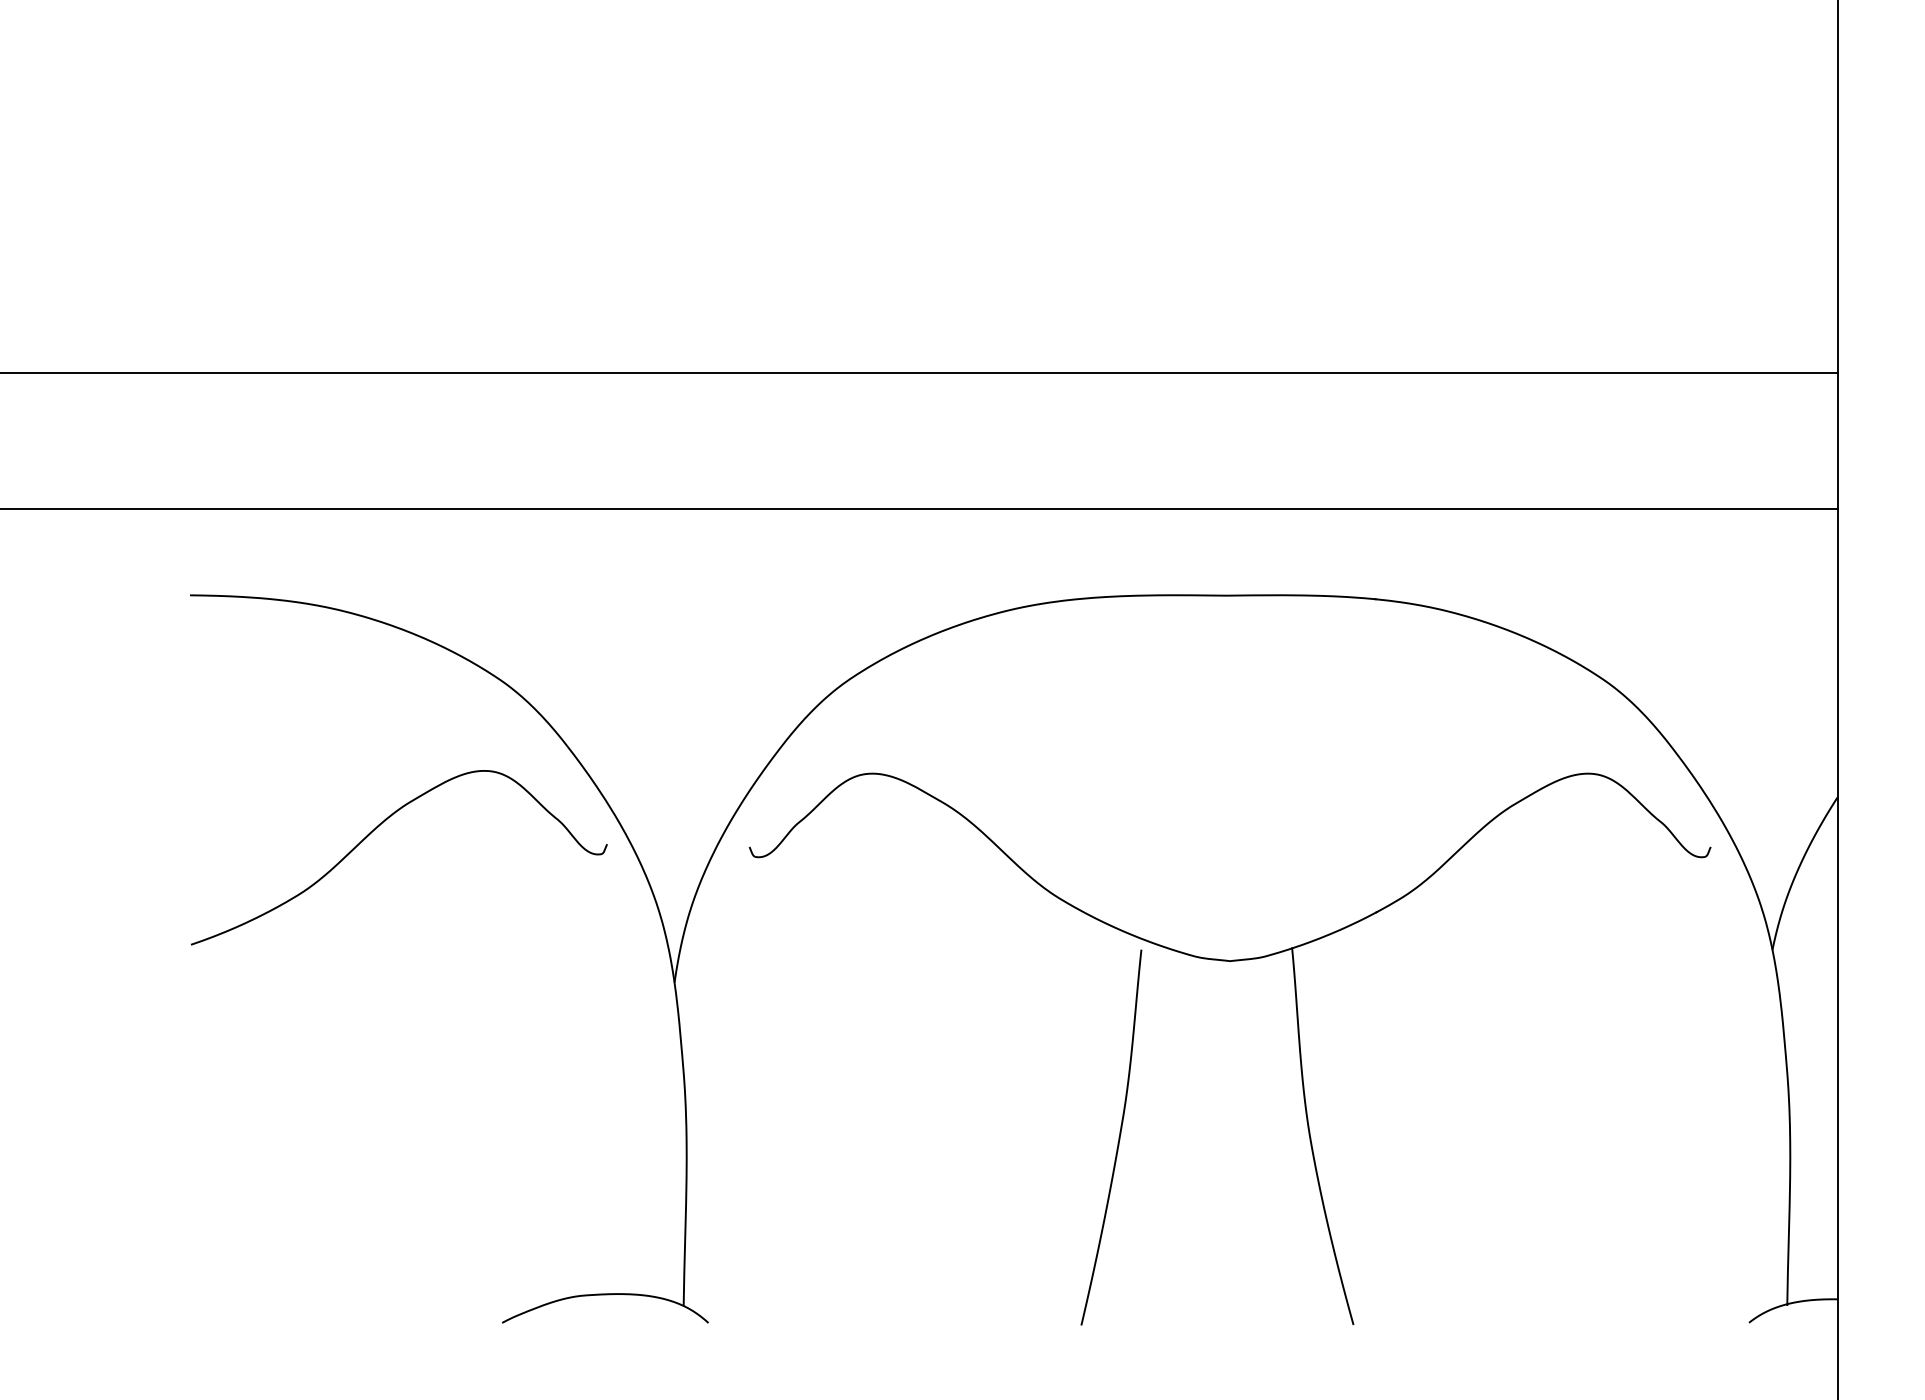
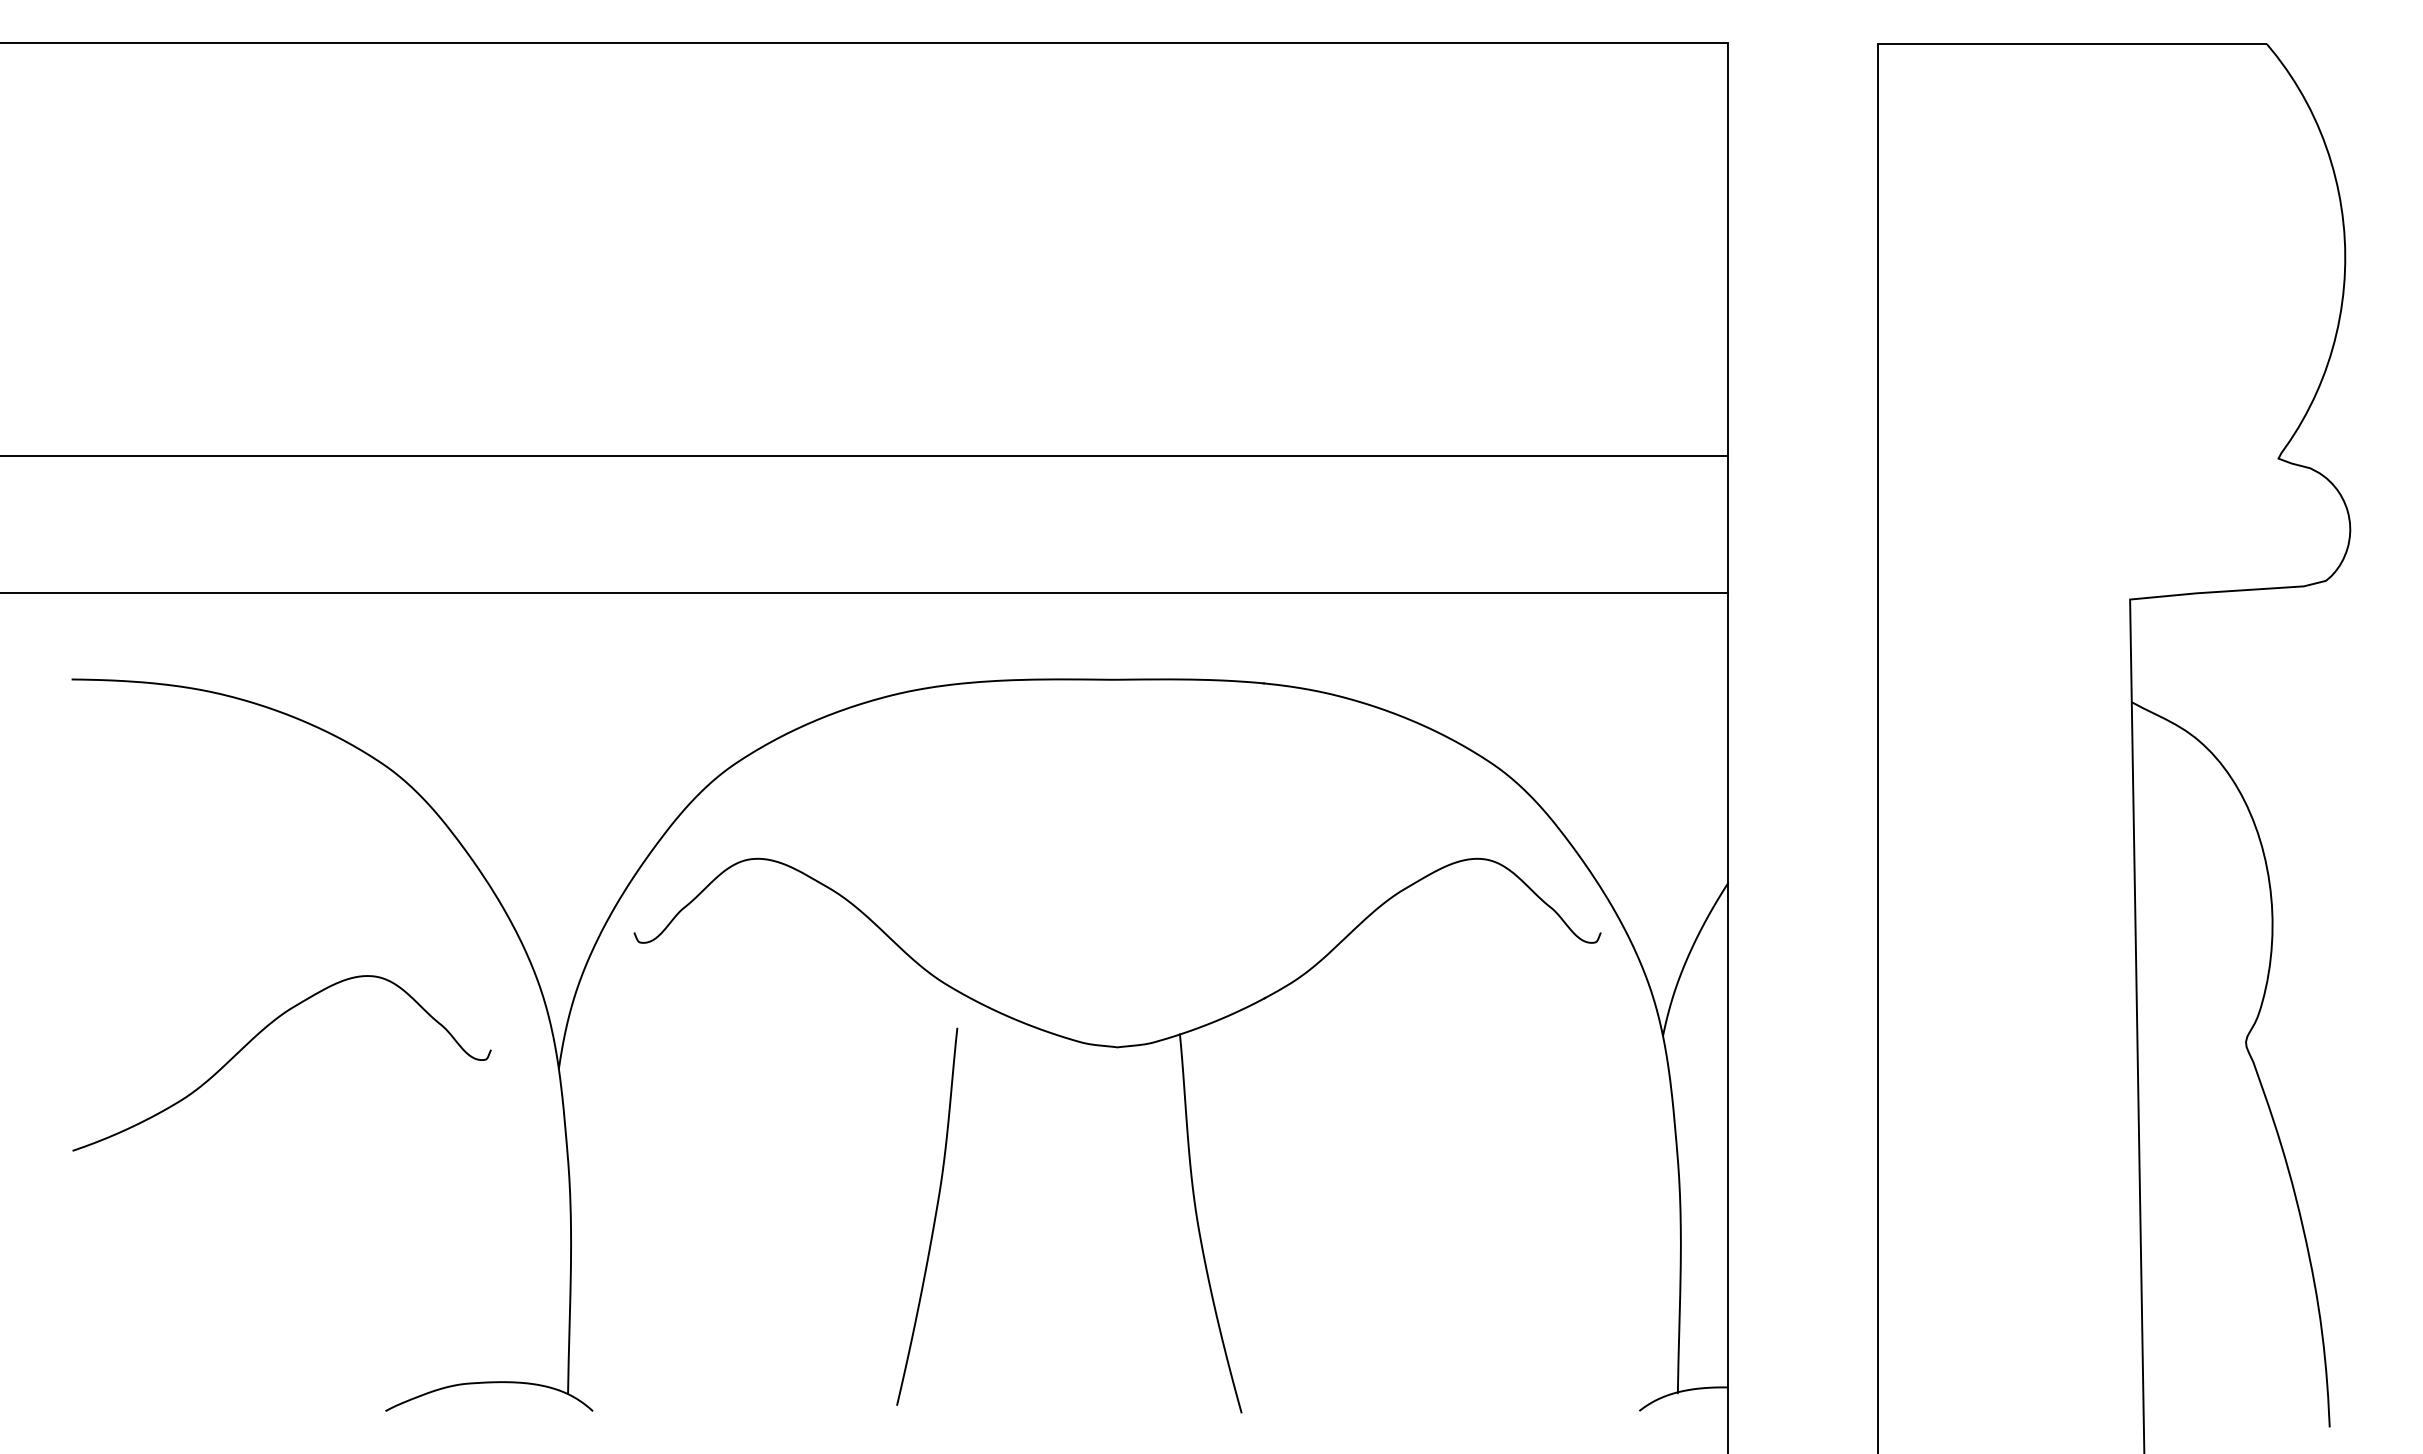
curve: (375, 830) -> (258, 1035), moved
curve: (1118, 1137) -> (934, 1216), moved

